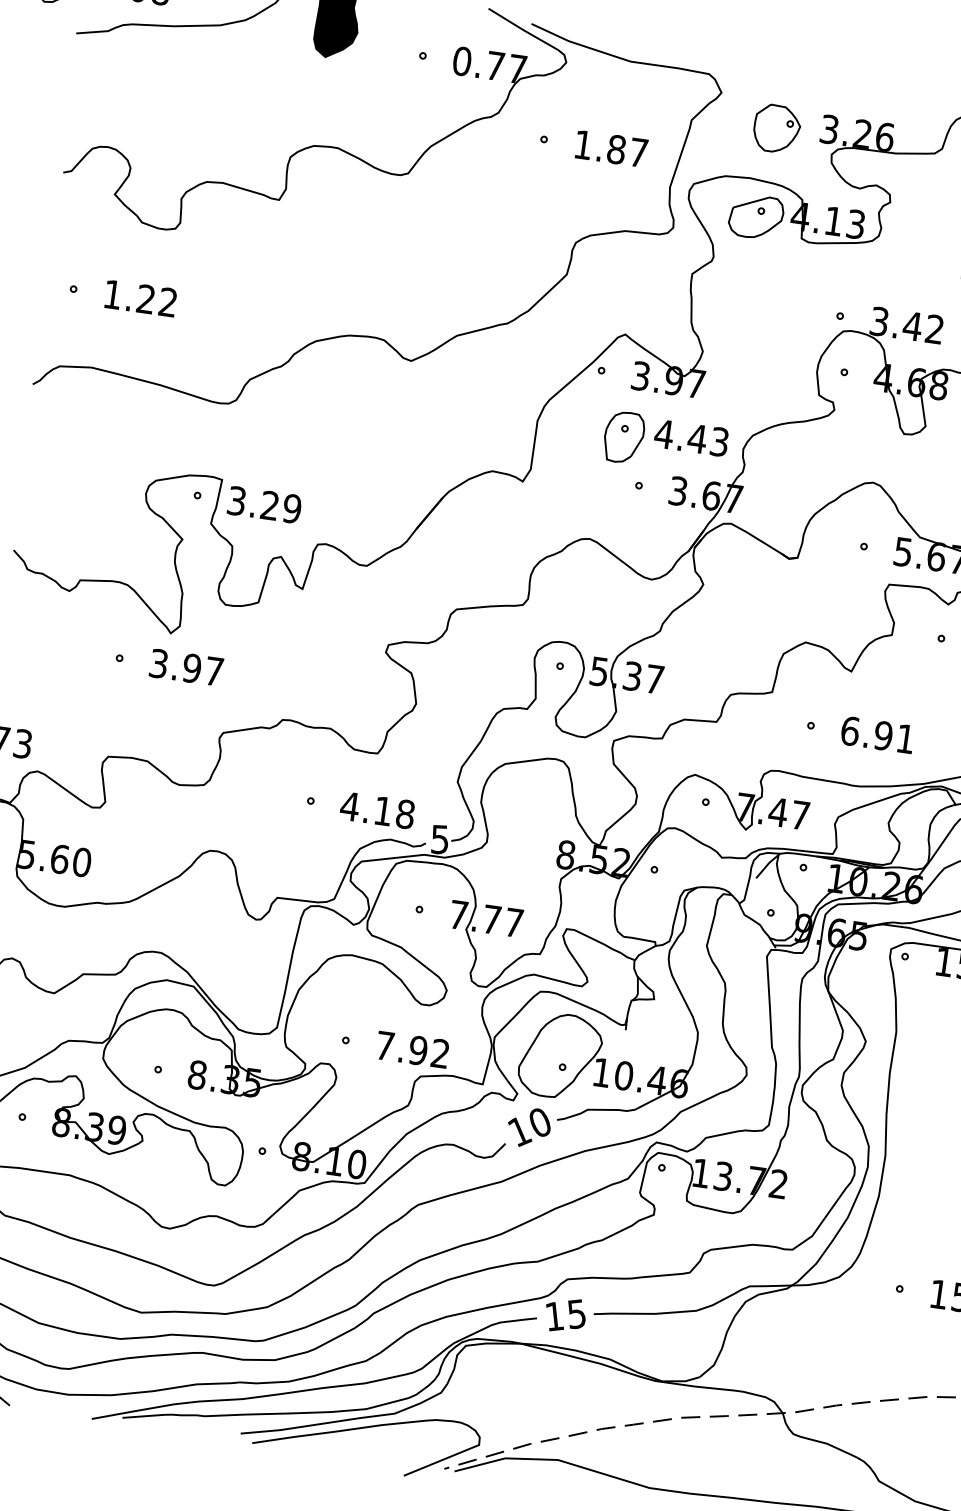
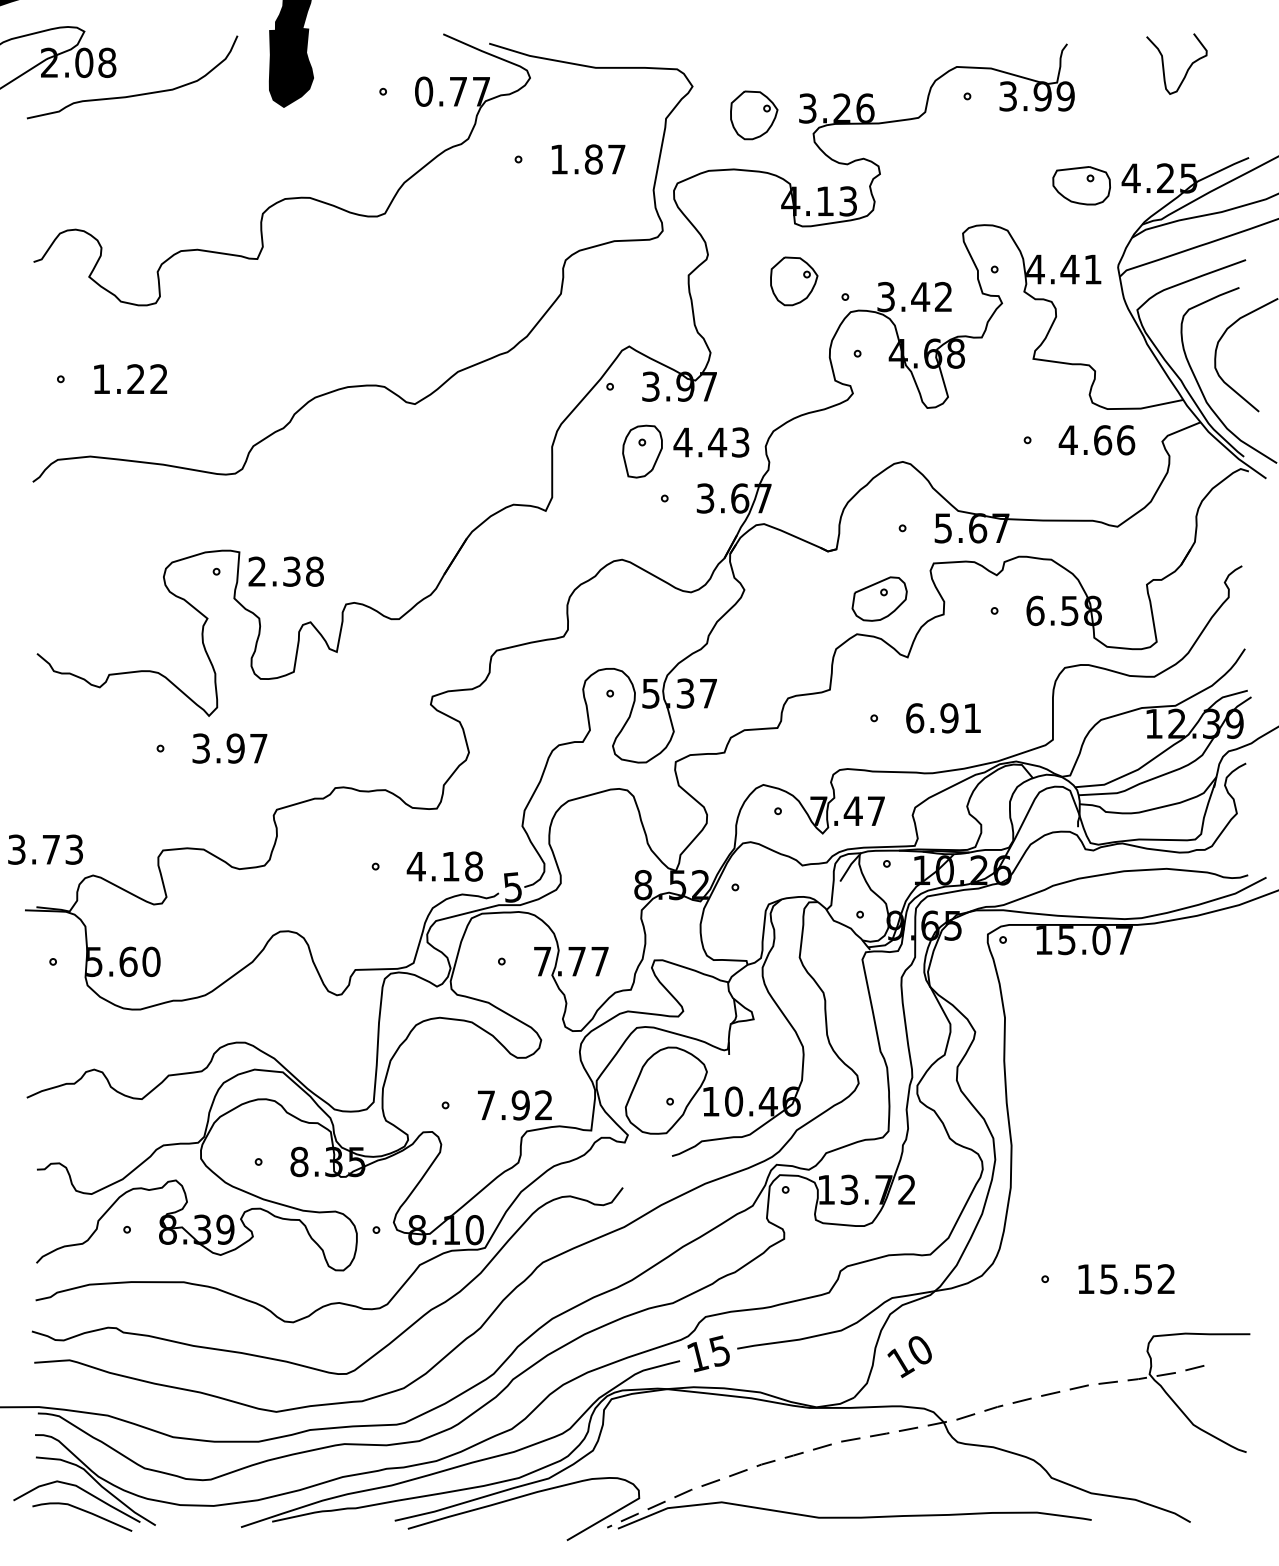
part: (756, 216) -> (879, 598), moved
part: (793, 294) -> (794, 281), added
text: (263, 504) -> (285, 571), 3.29 -> 2.38
text: (528, 1128) -> (909, 1357), moved

